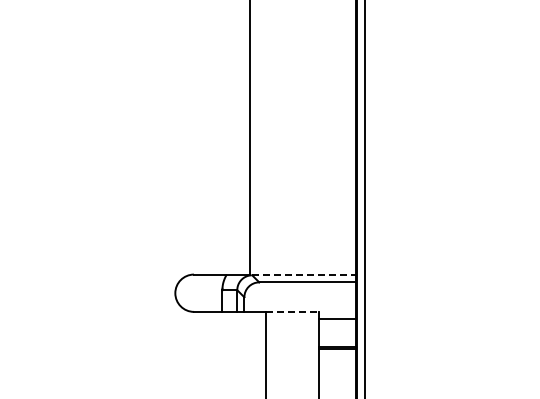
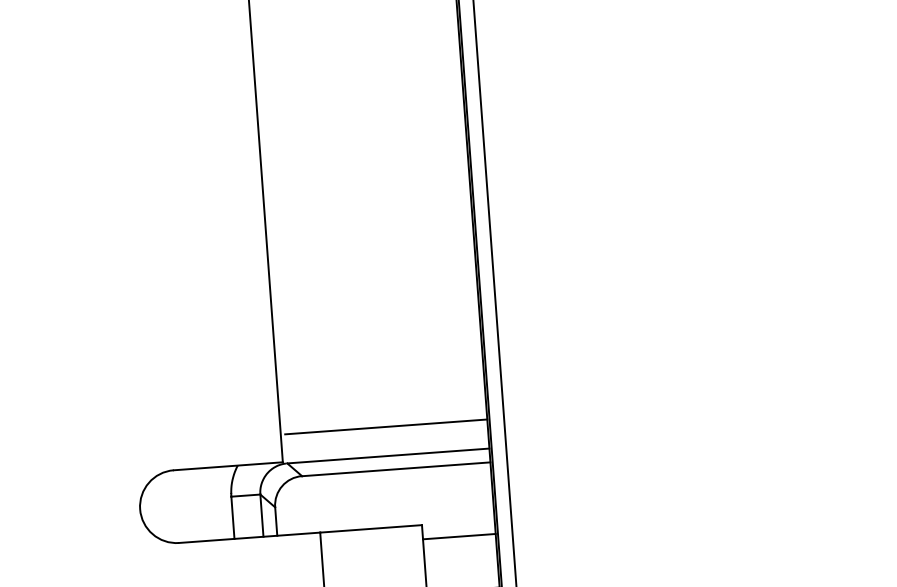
line: (304, 260) -> (386, 427), added
line: (304, 275) -> (389, 456), dashed -> solid
line: (293, 311) -> (372, 527), dashed -> solid

